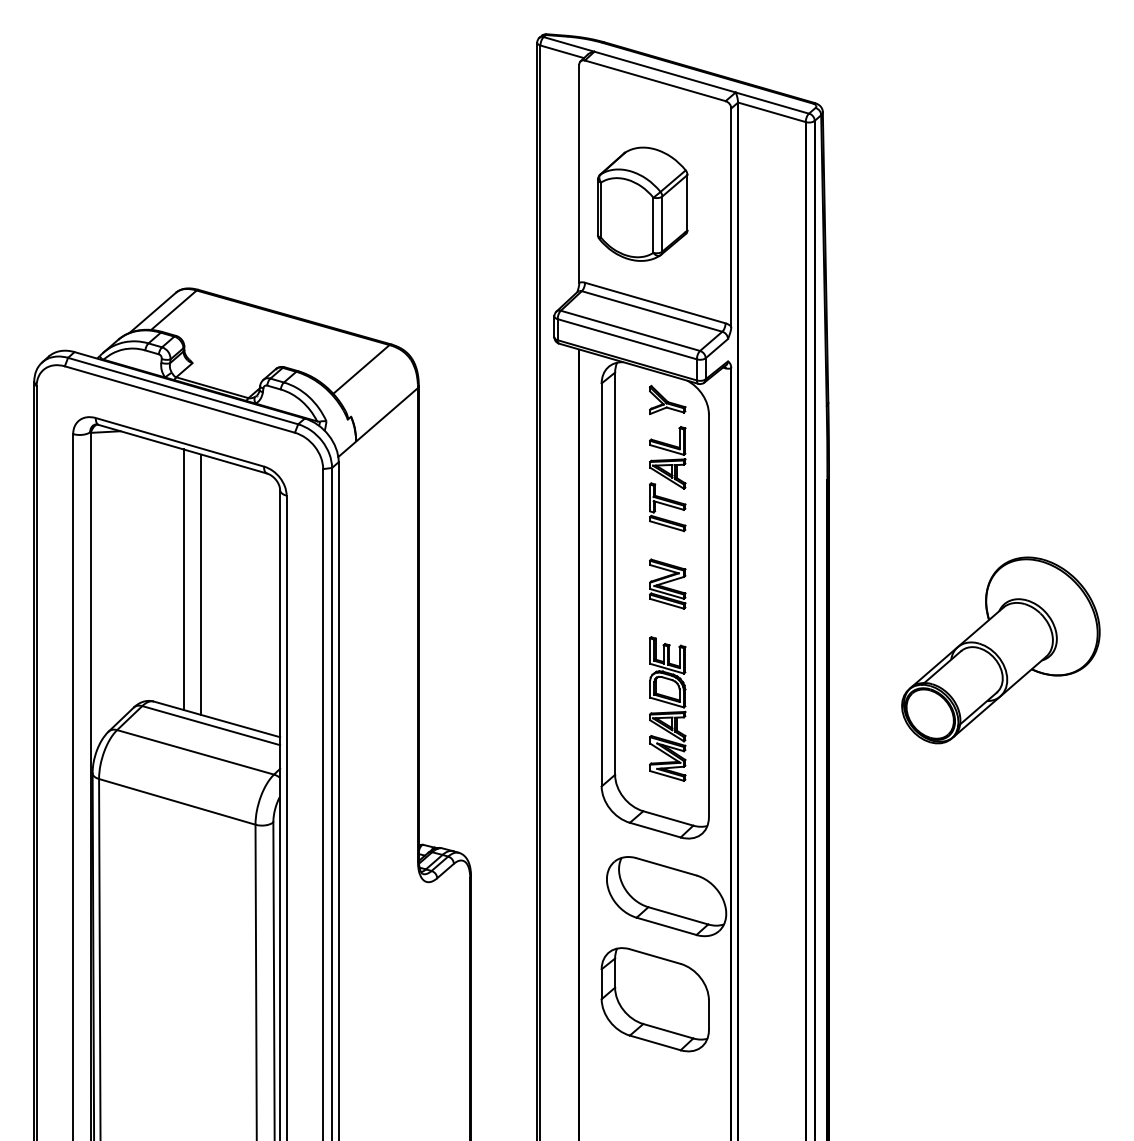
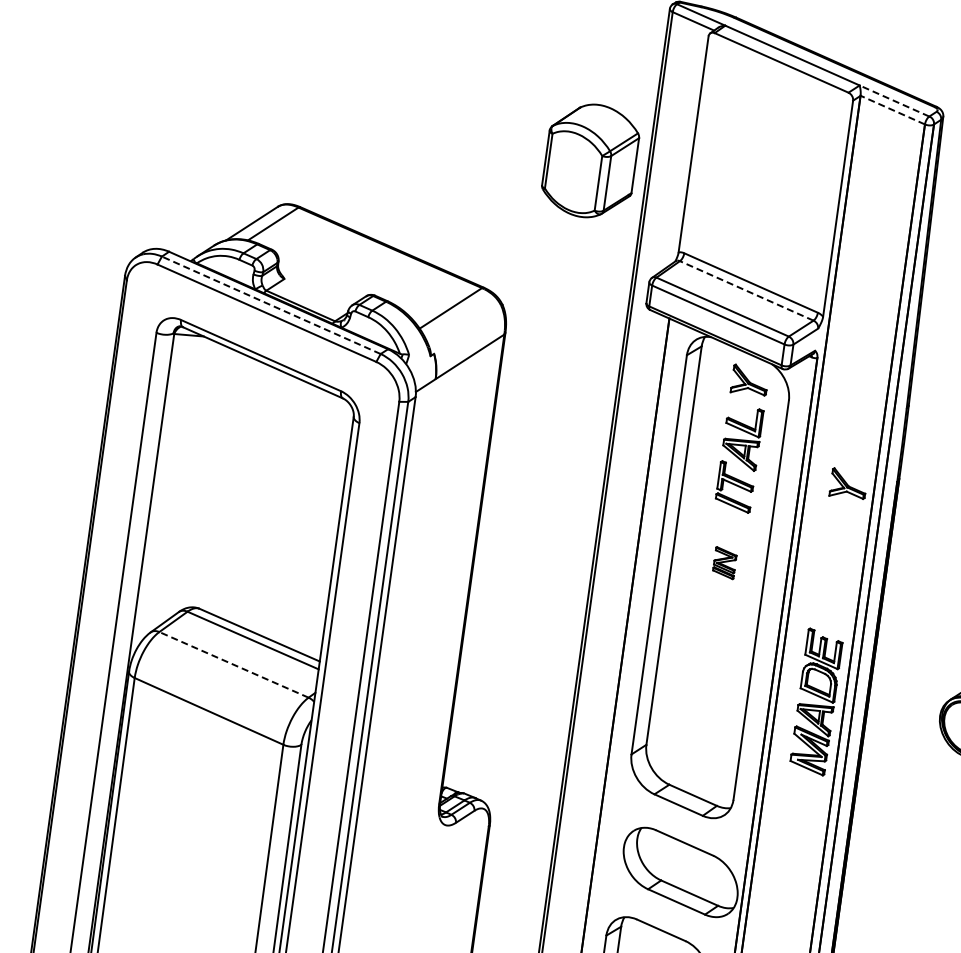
line: (771, 102) -> (893, 100), solid -> dashed
line: (771, 112) -> (892, 110), solid -> dashed
part: (642, 203) -> (590, 160), moved
line: (651, 311) -> (746, 290), solid -> dashed
line: (183, 391) -> (271, 305), solid -> dashed
part: (779, 488) -> (848, 483), added
line: (183, 579) -> (245, 491), removed
part: (667, 583) -> (724, 562), size x0.6
line: (201, 584) -> (262, 499), removed
part: (667, 708) -> (816, 701), moved
line: (195, 752) -> (233, 664), solid -> dashed

